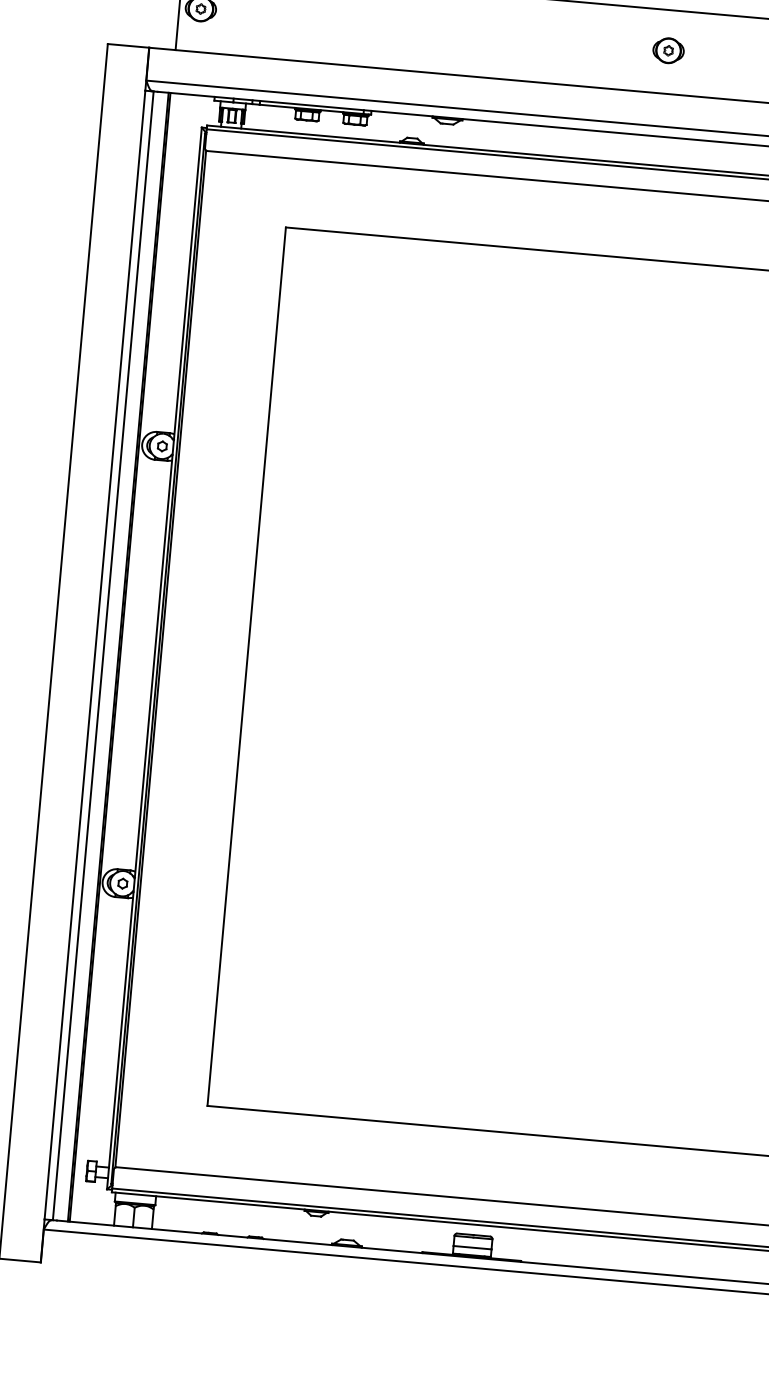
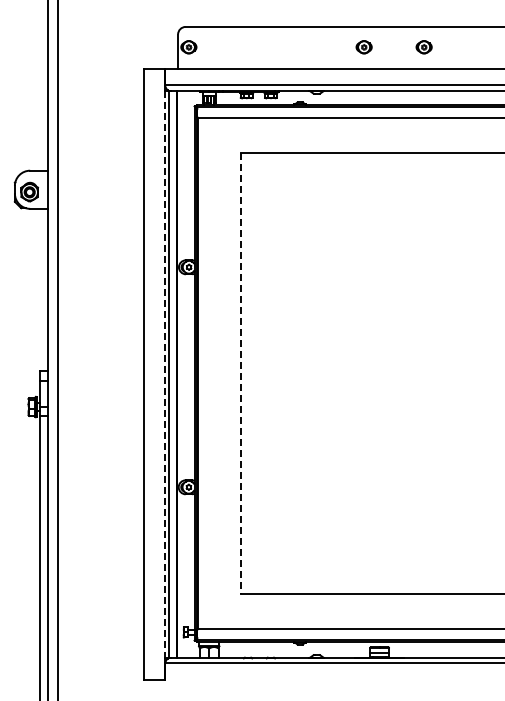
part: (547, 40) -> (363, 47), added
line: (94, 655) -> (164, 374), solid -> dashed
line: (247, 666) -> (241, 373), solid -> dashed

